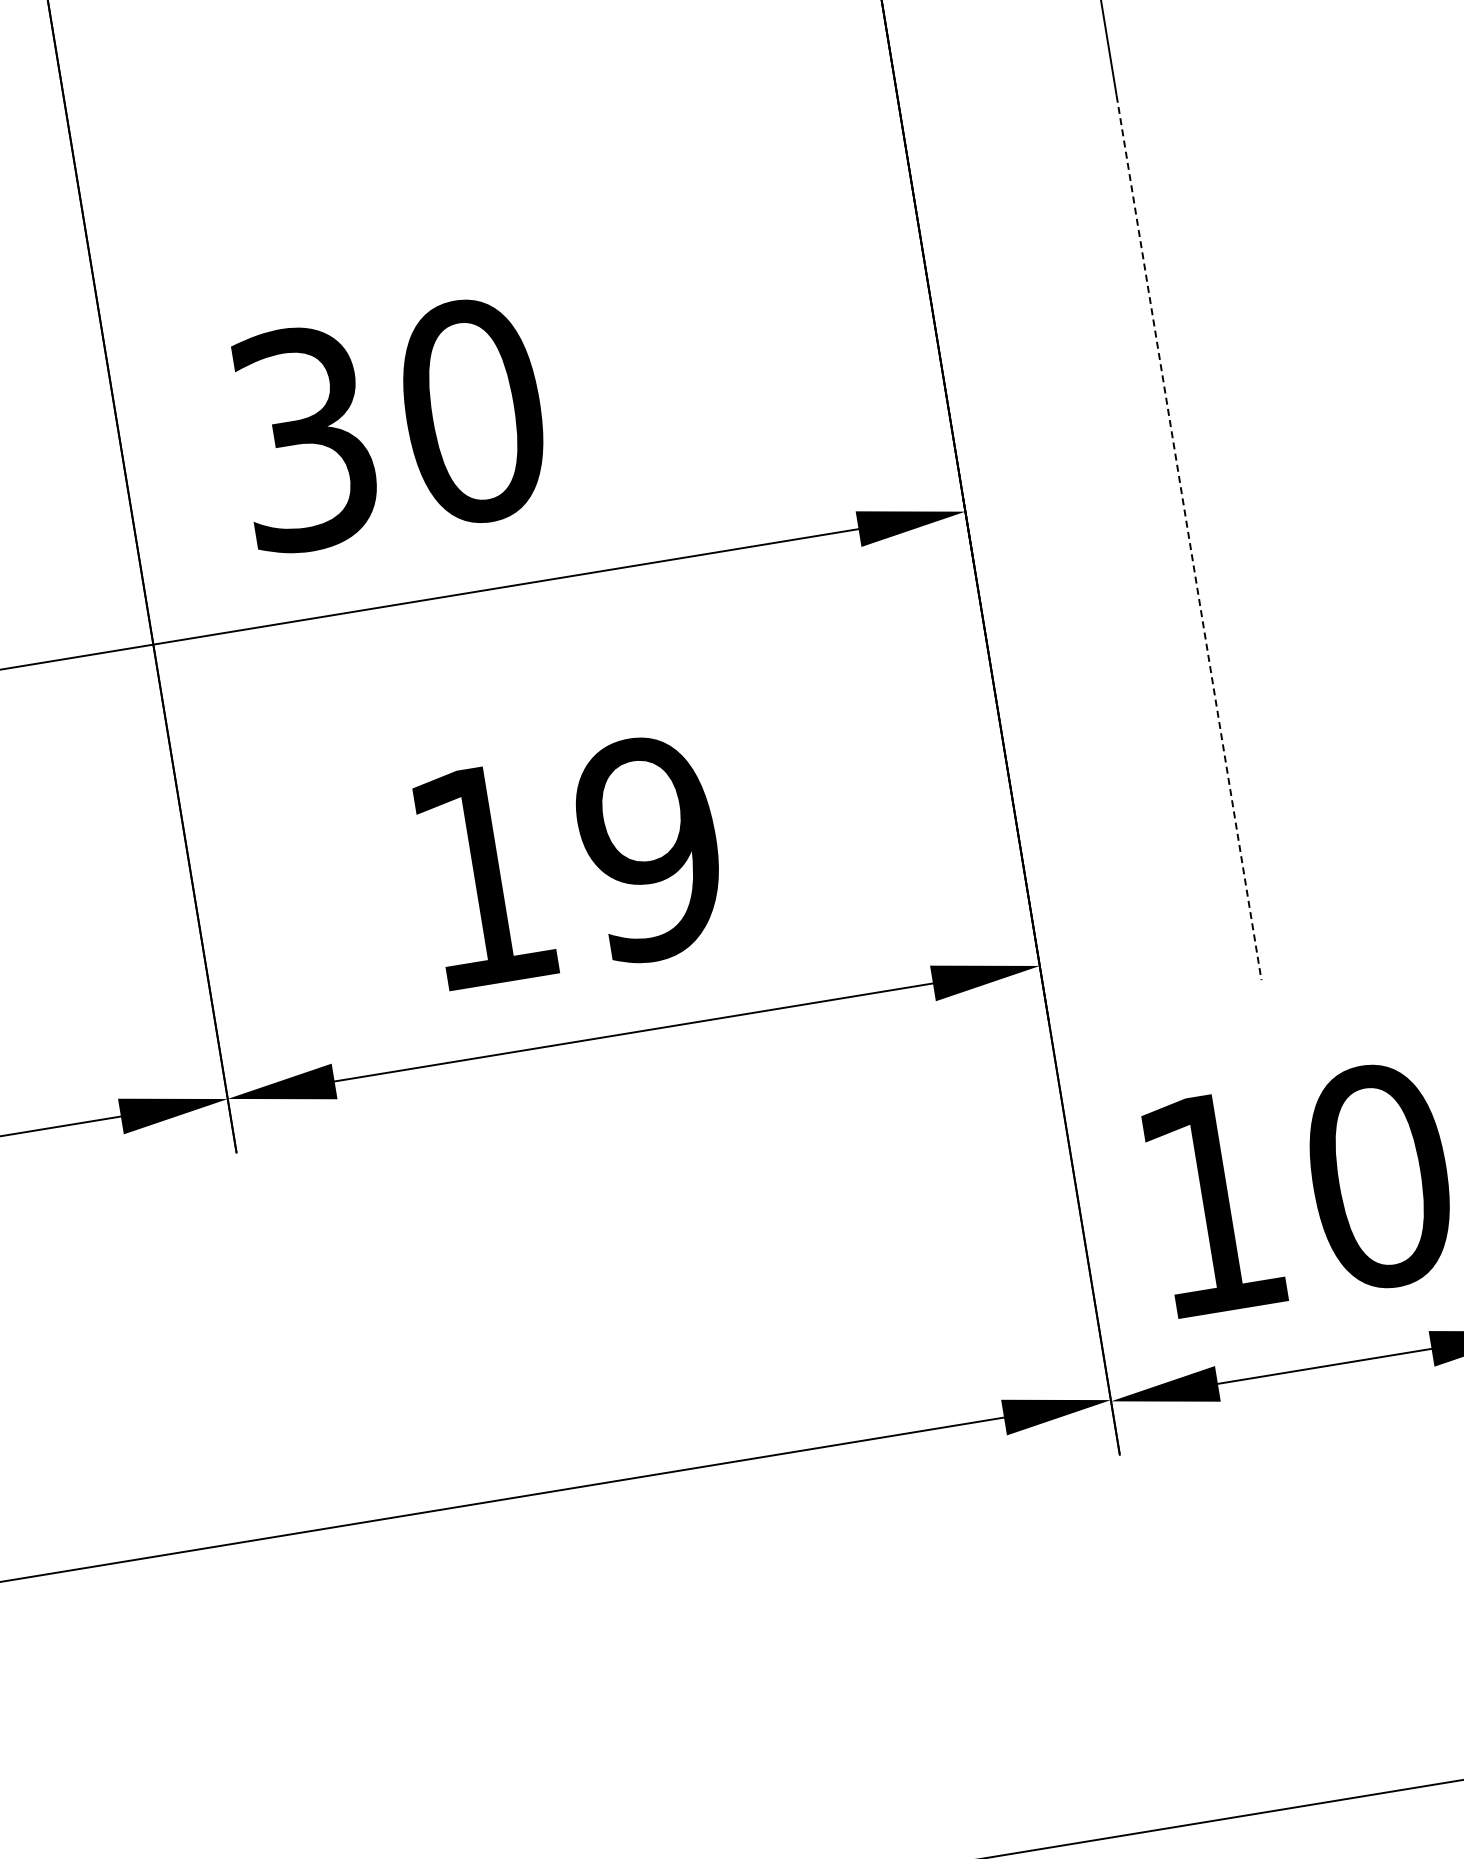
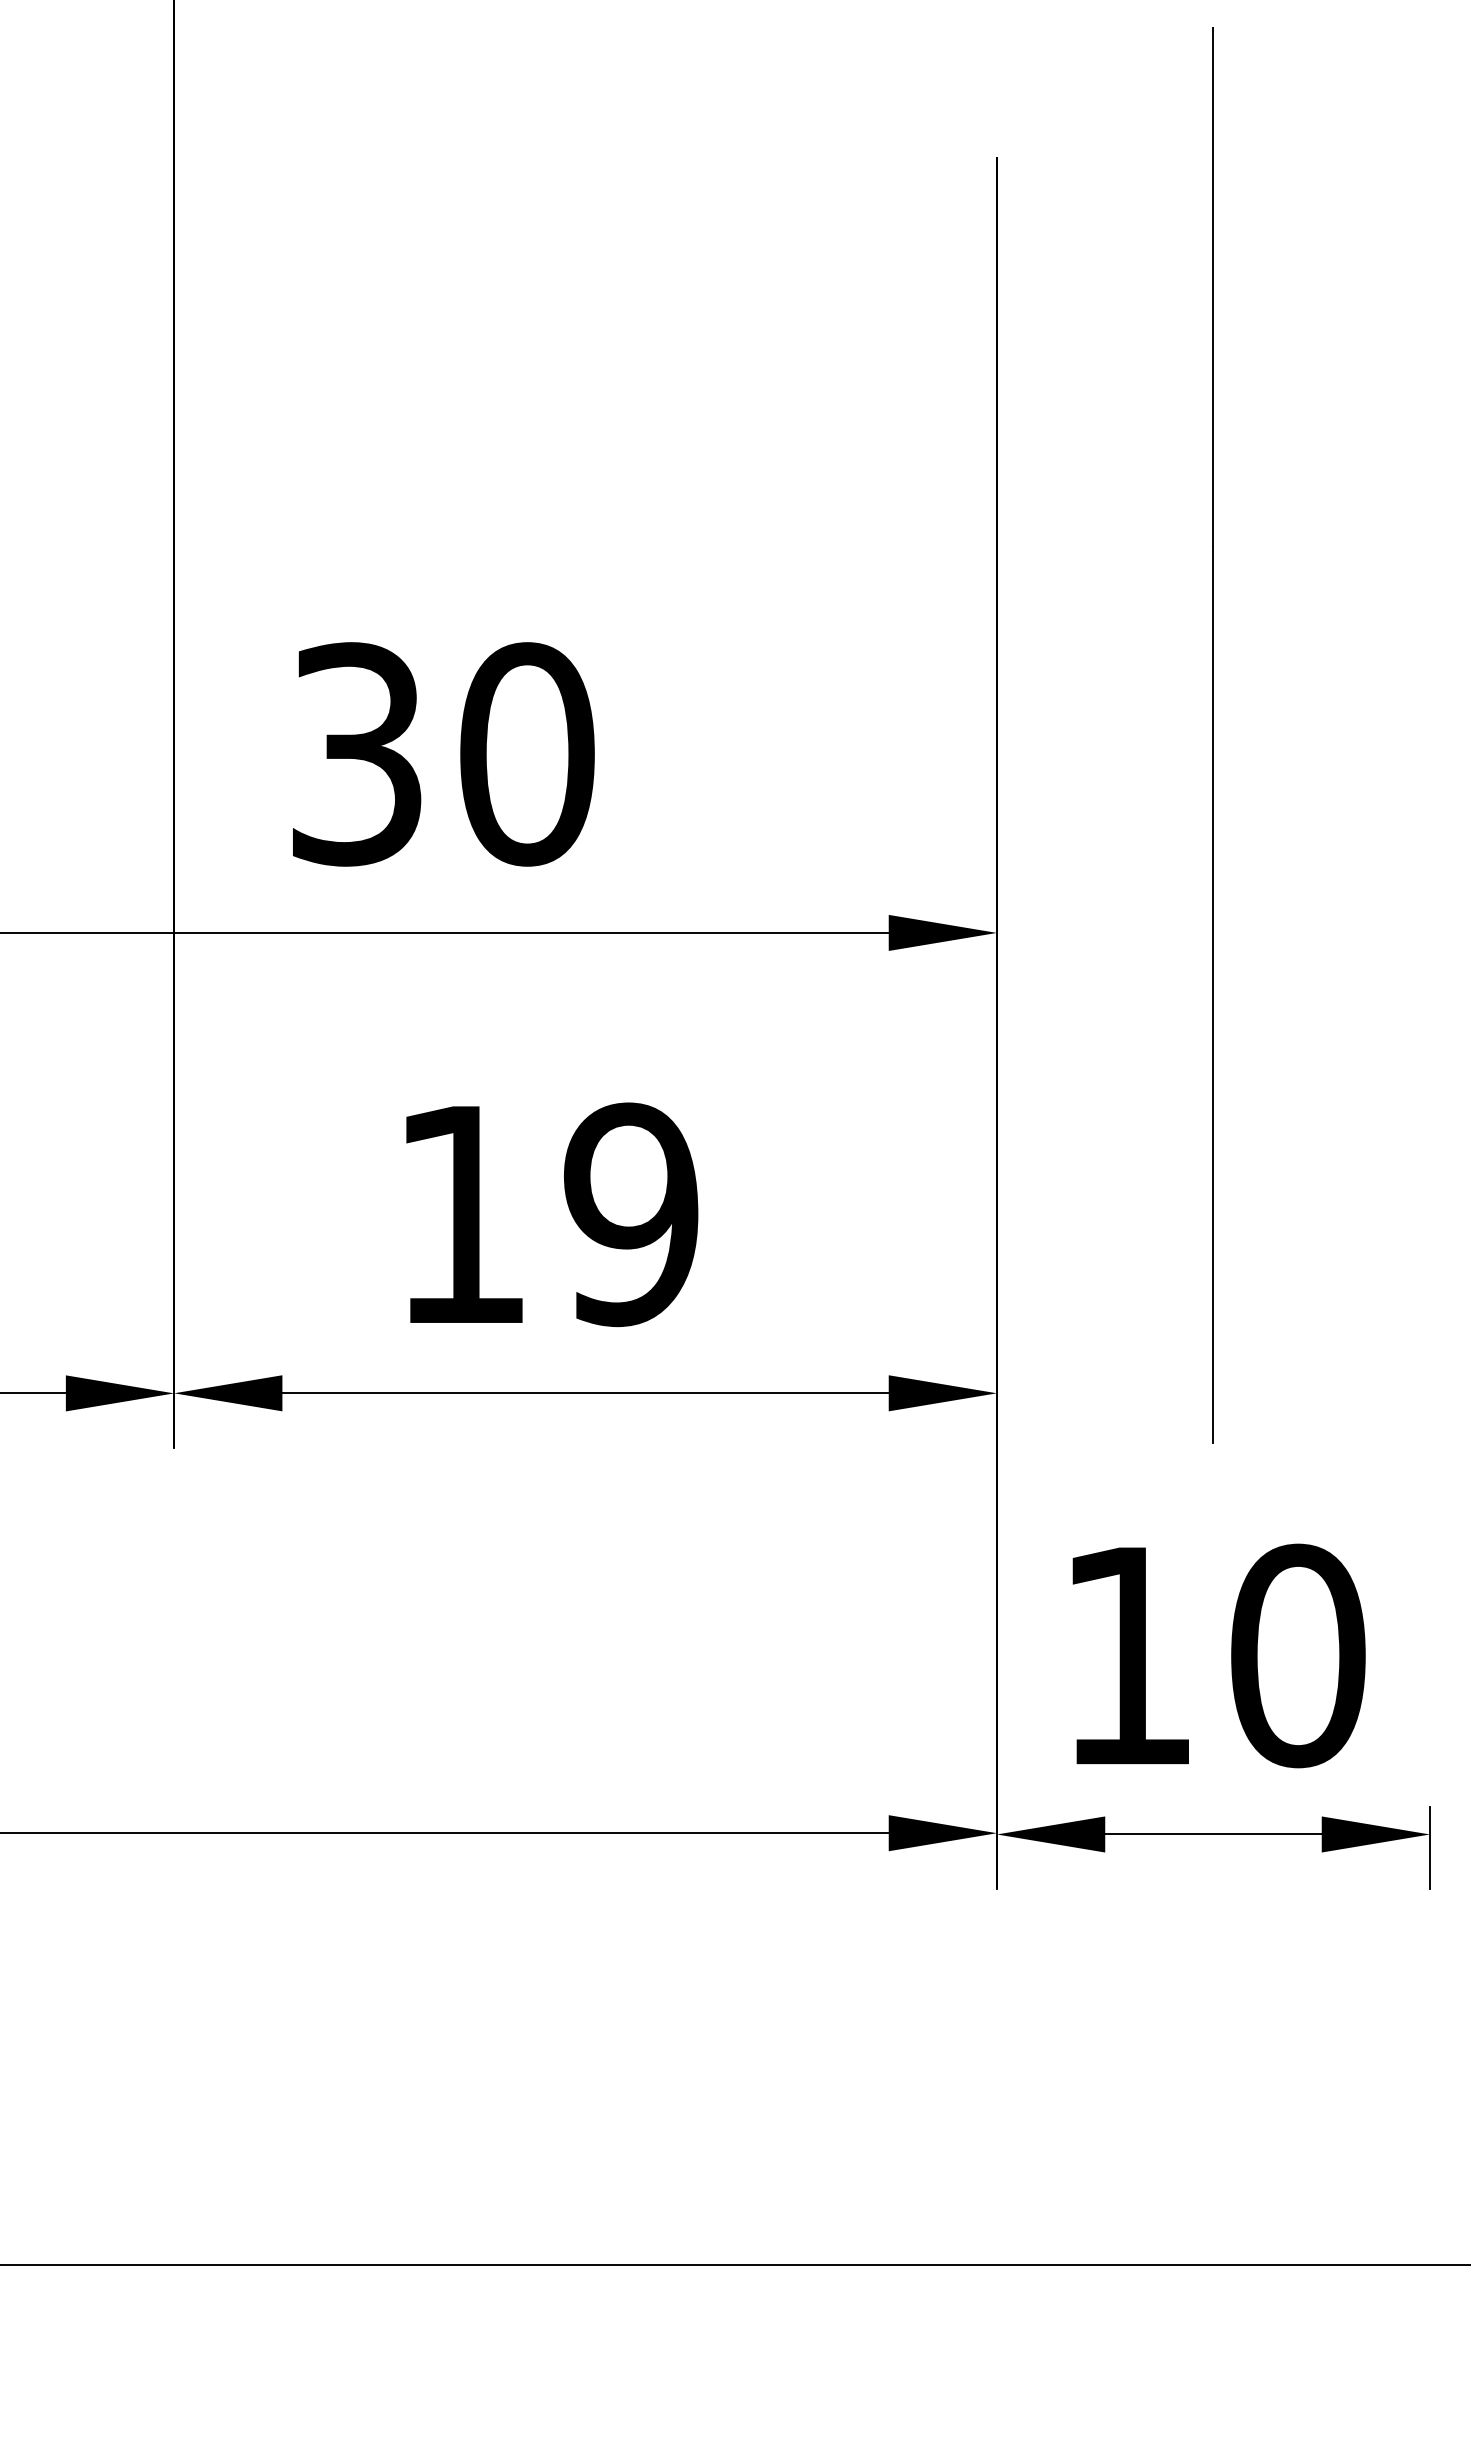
line: (1189, 538) -> (1213, 995), dashed -> solid

